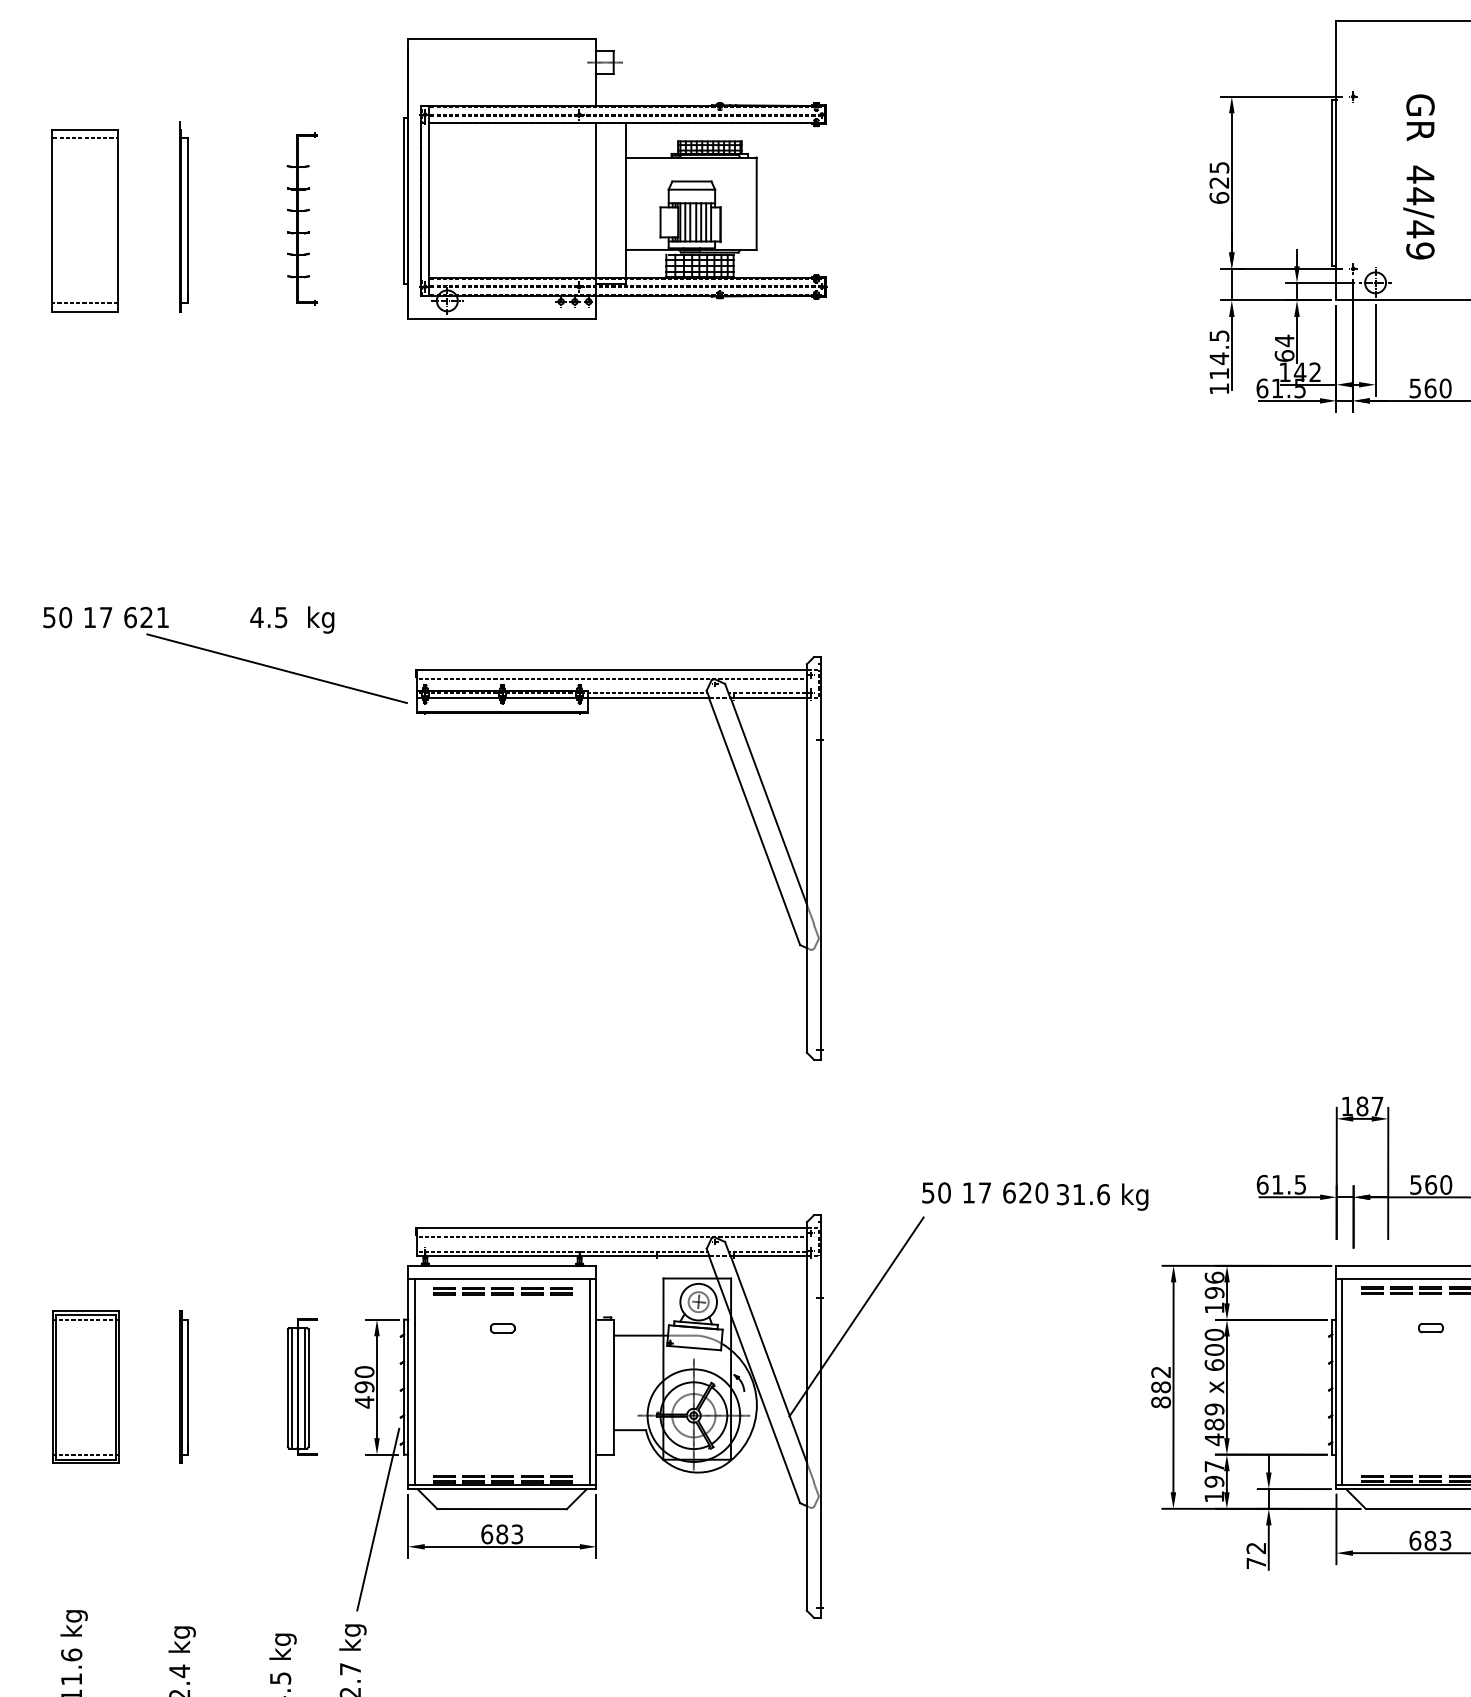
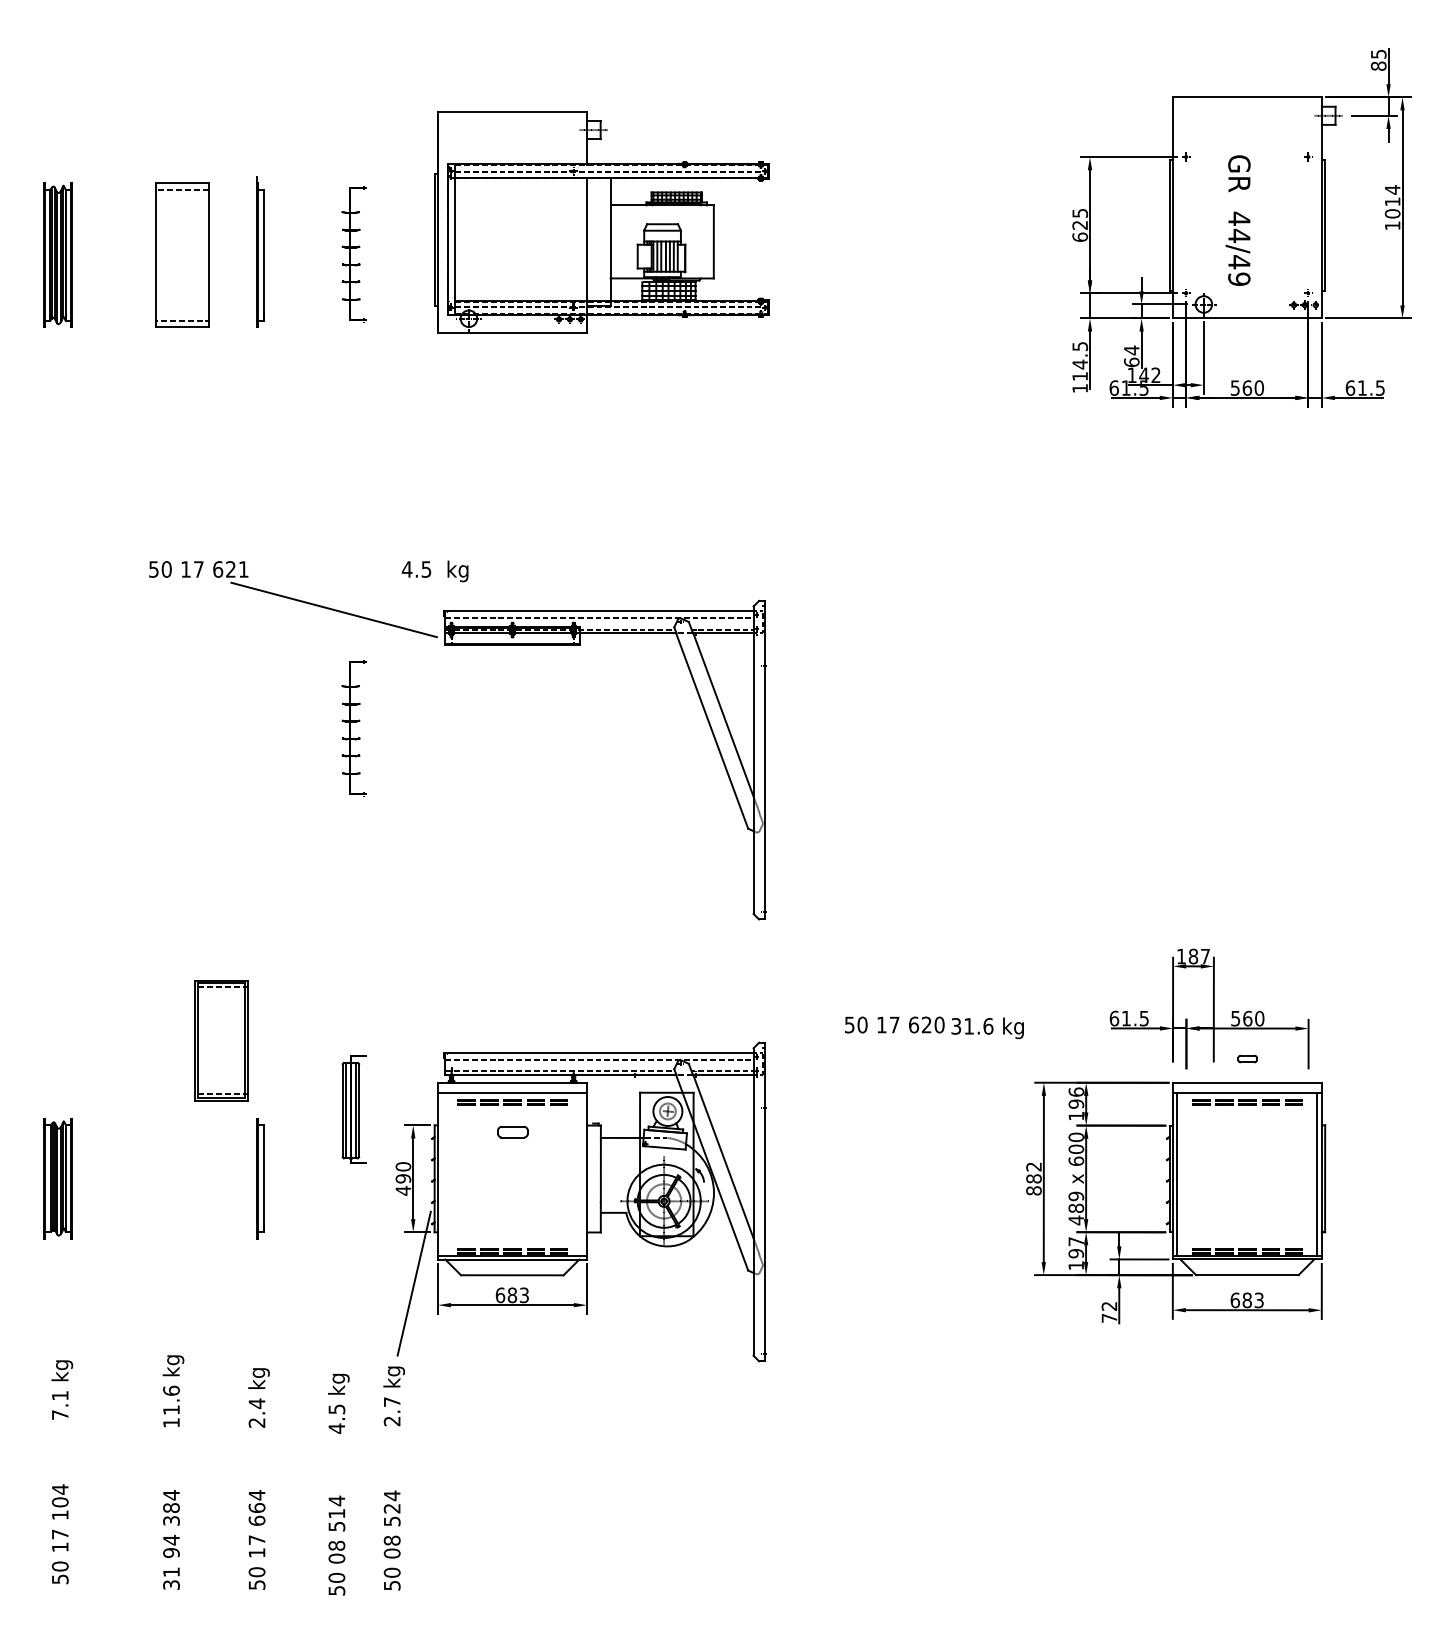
text: (291, 620) -> (434, 571), moved
part: (301, 818) -> (353, 728), added
line: (856, 1317) -> (792, 1123), removed
part: (1430, 1327) -> (1247, 1058), moved
part: (502, 1328) -> (512, 1132), size x1.6
line: (415, 1381) -> (443, 1174), removed
line: (589, 1381) -> (581, 1174), removed
part: (85, 1386) -> (221, 1040), moved
part: (301, 1386) -> (353, 1109), moved

